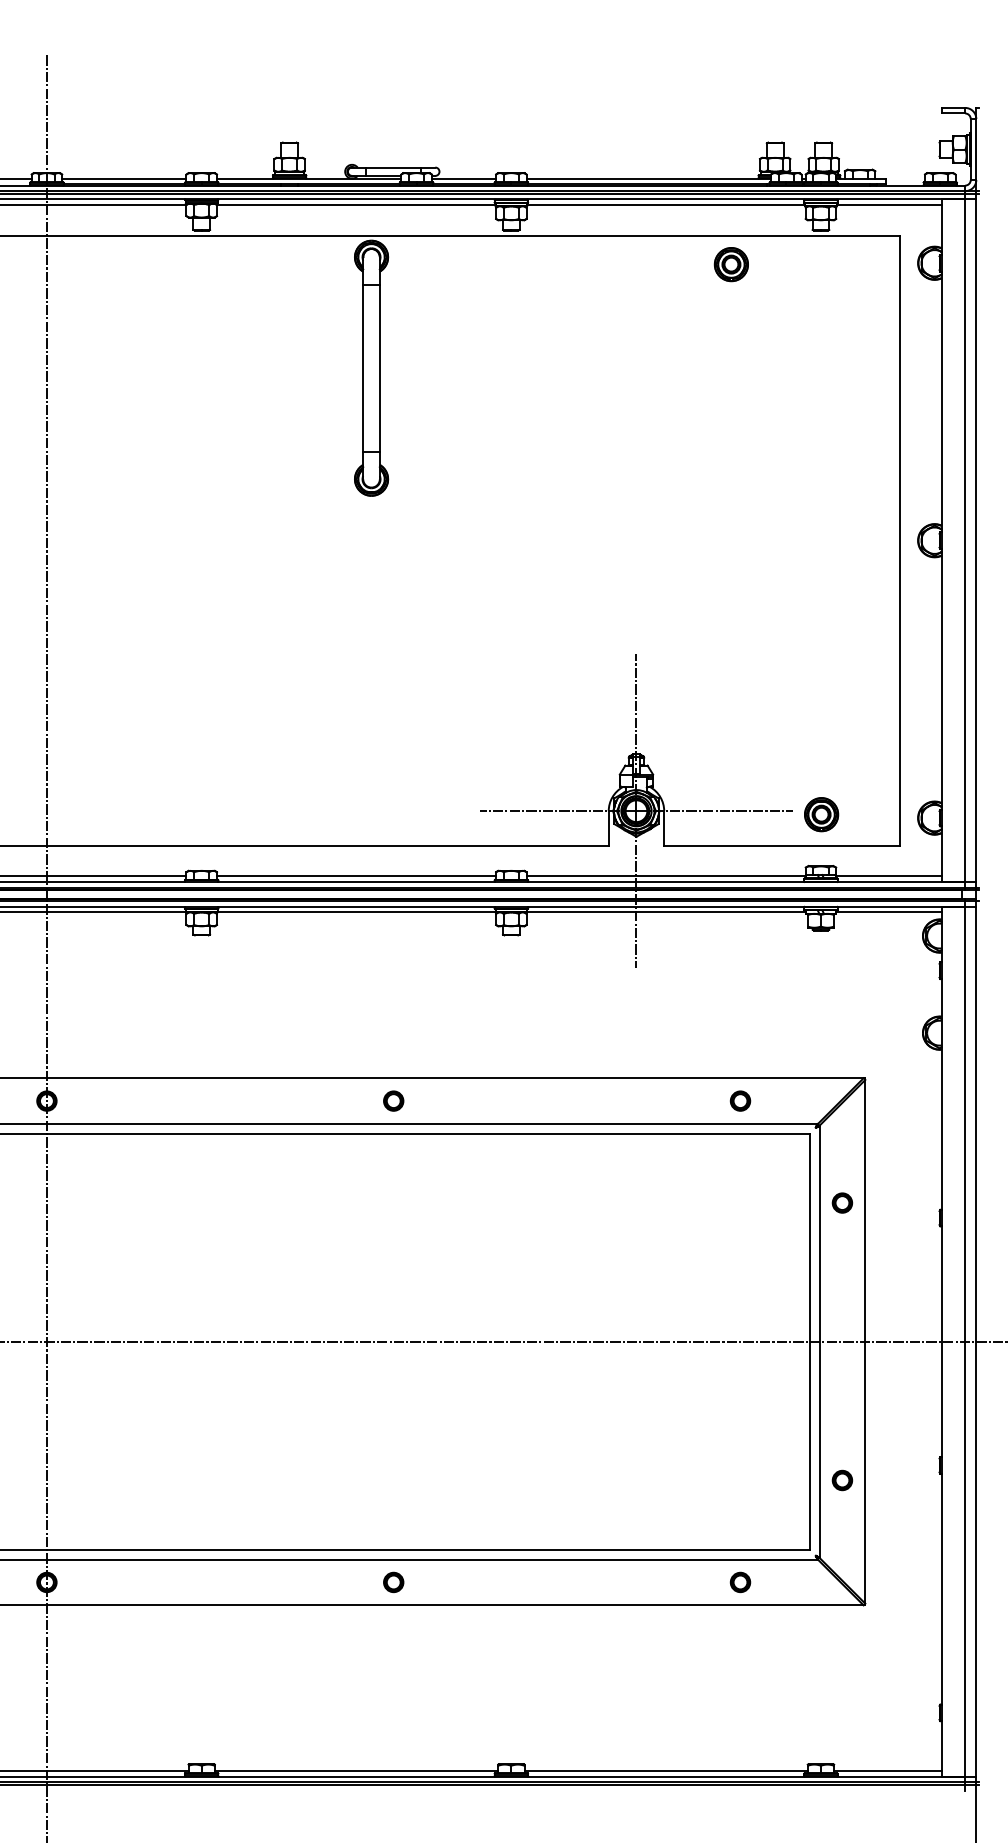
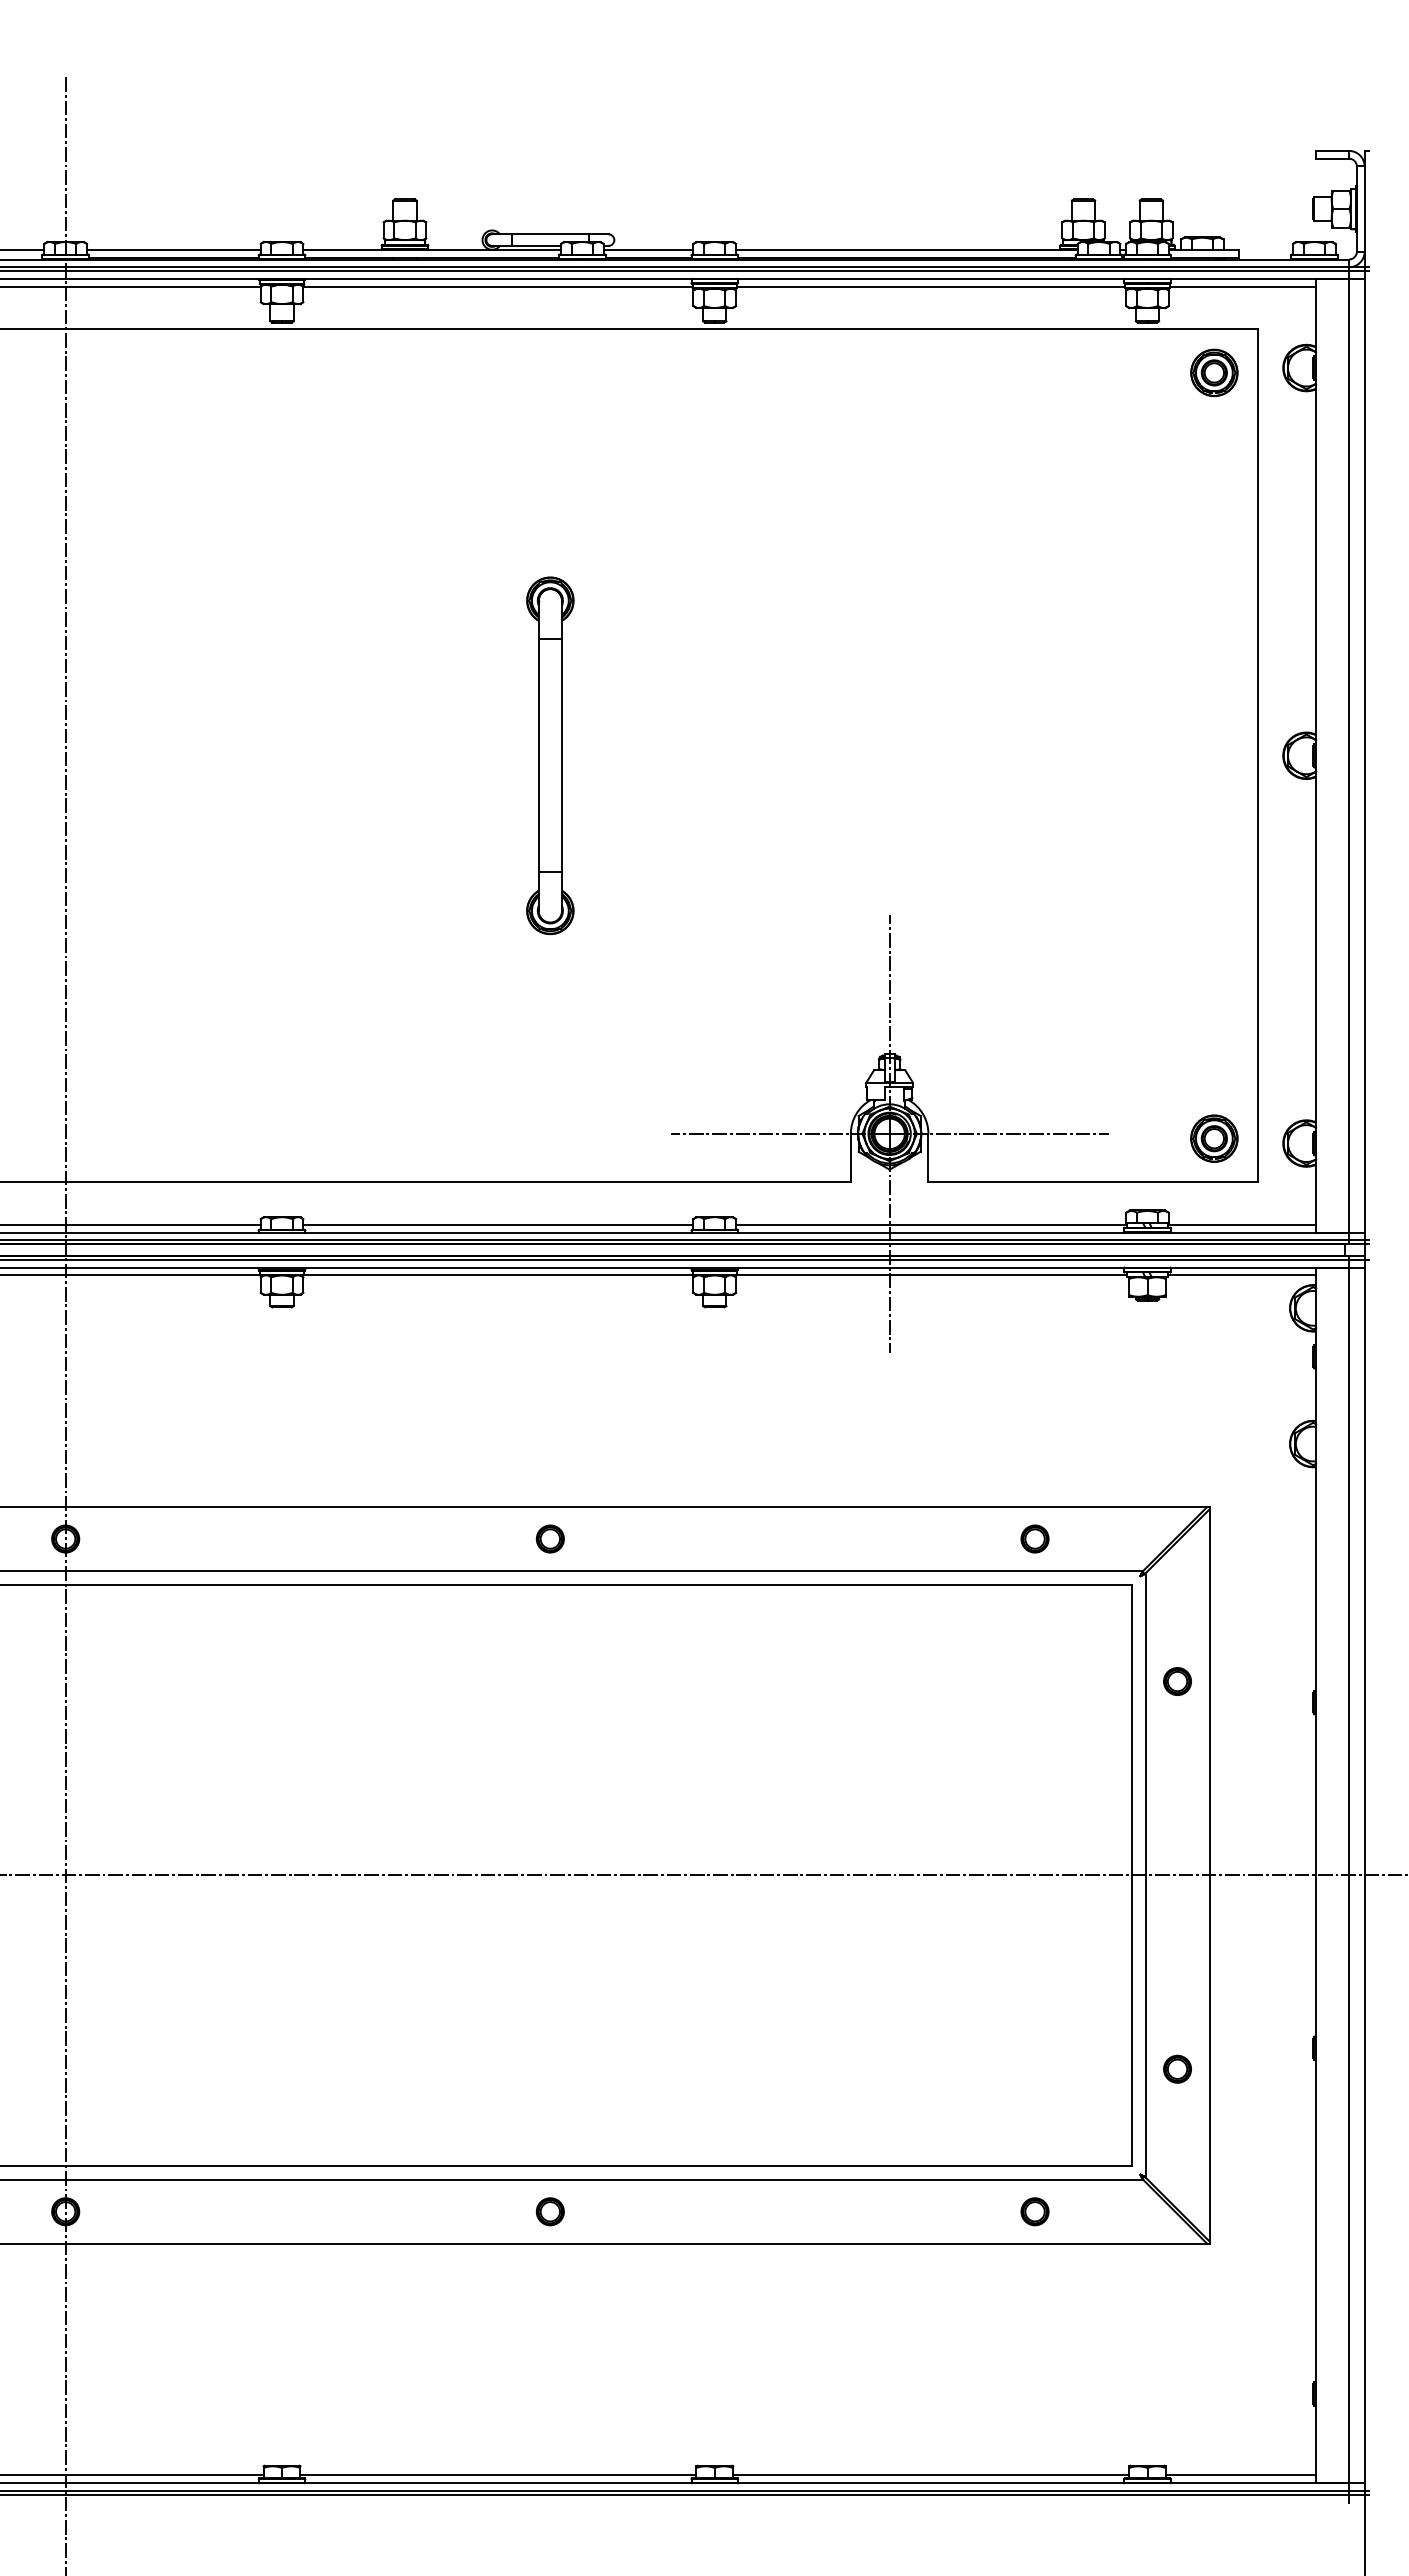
part: (731, 264) -> (1214, 372), moved
part: (371, 368) -> (550, 755), moved
part: (821, 814) -> (1214, 1138), moved

